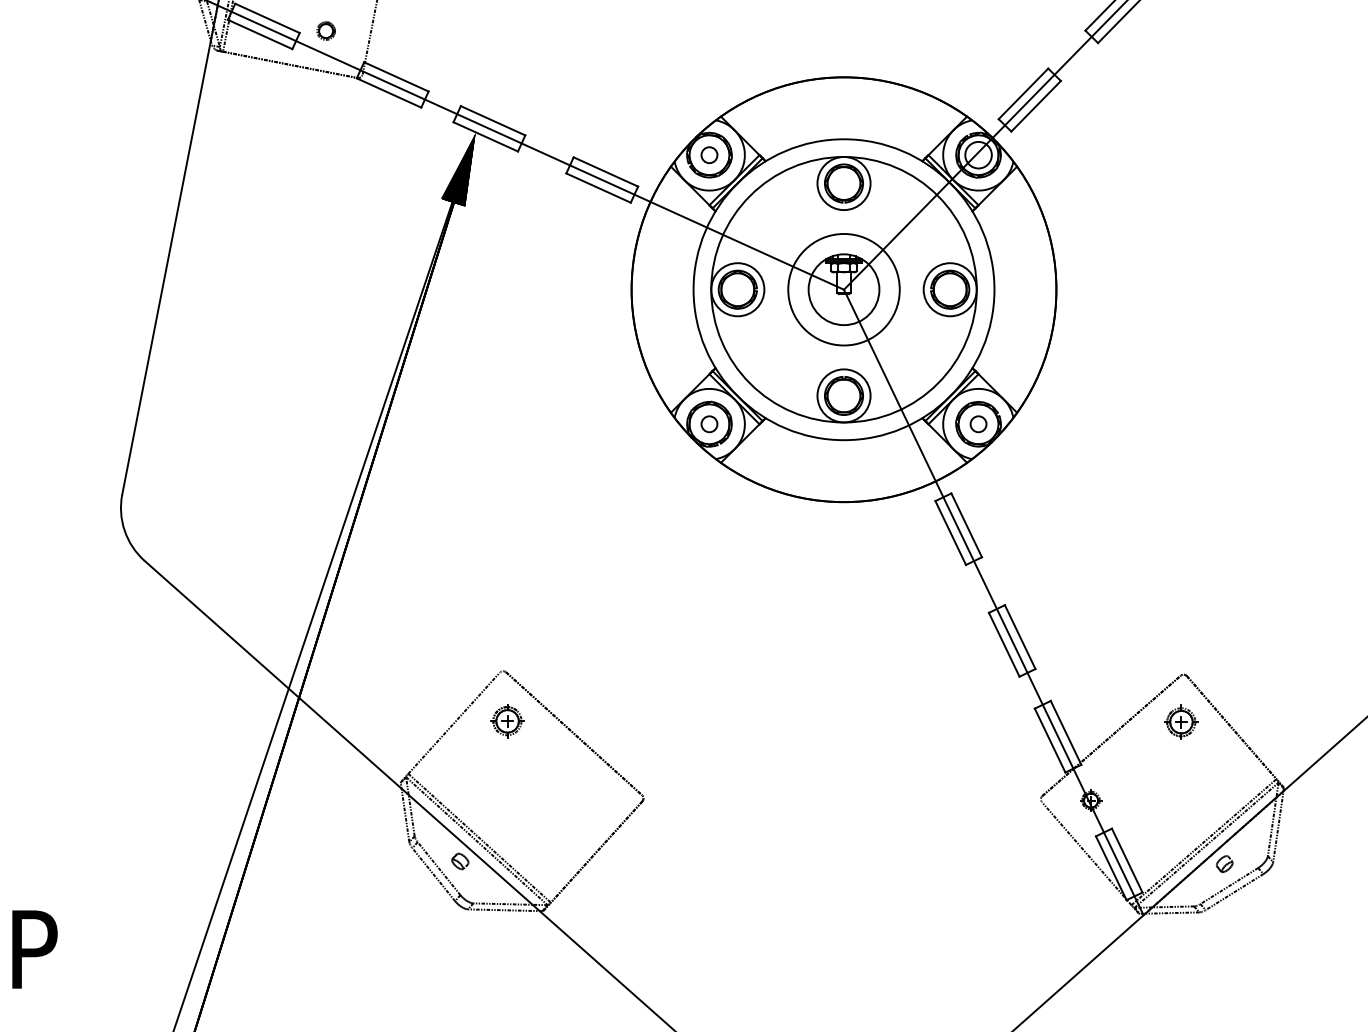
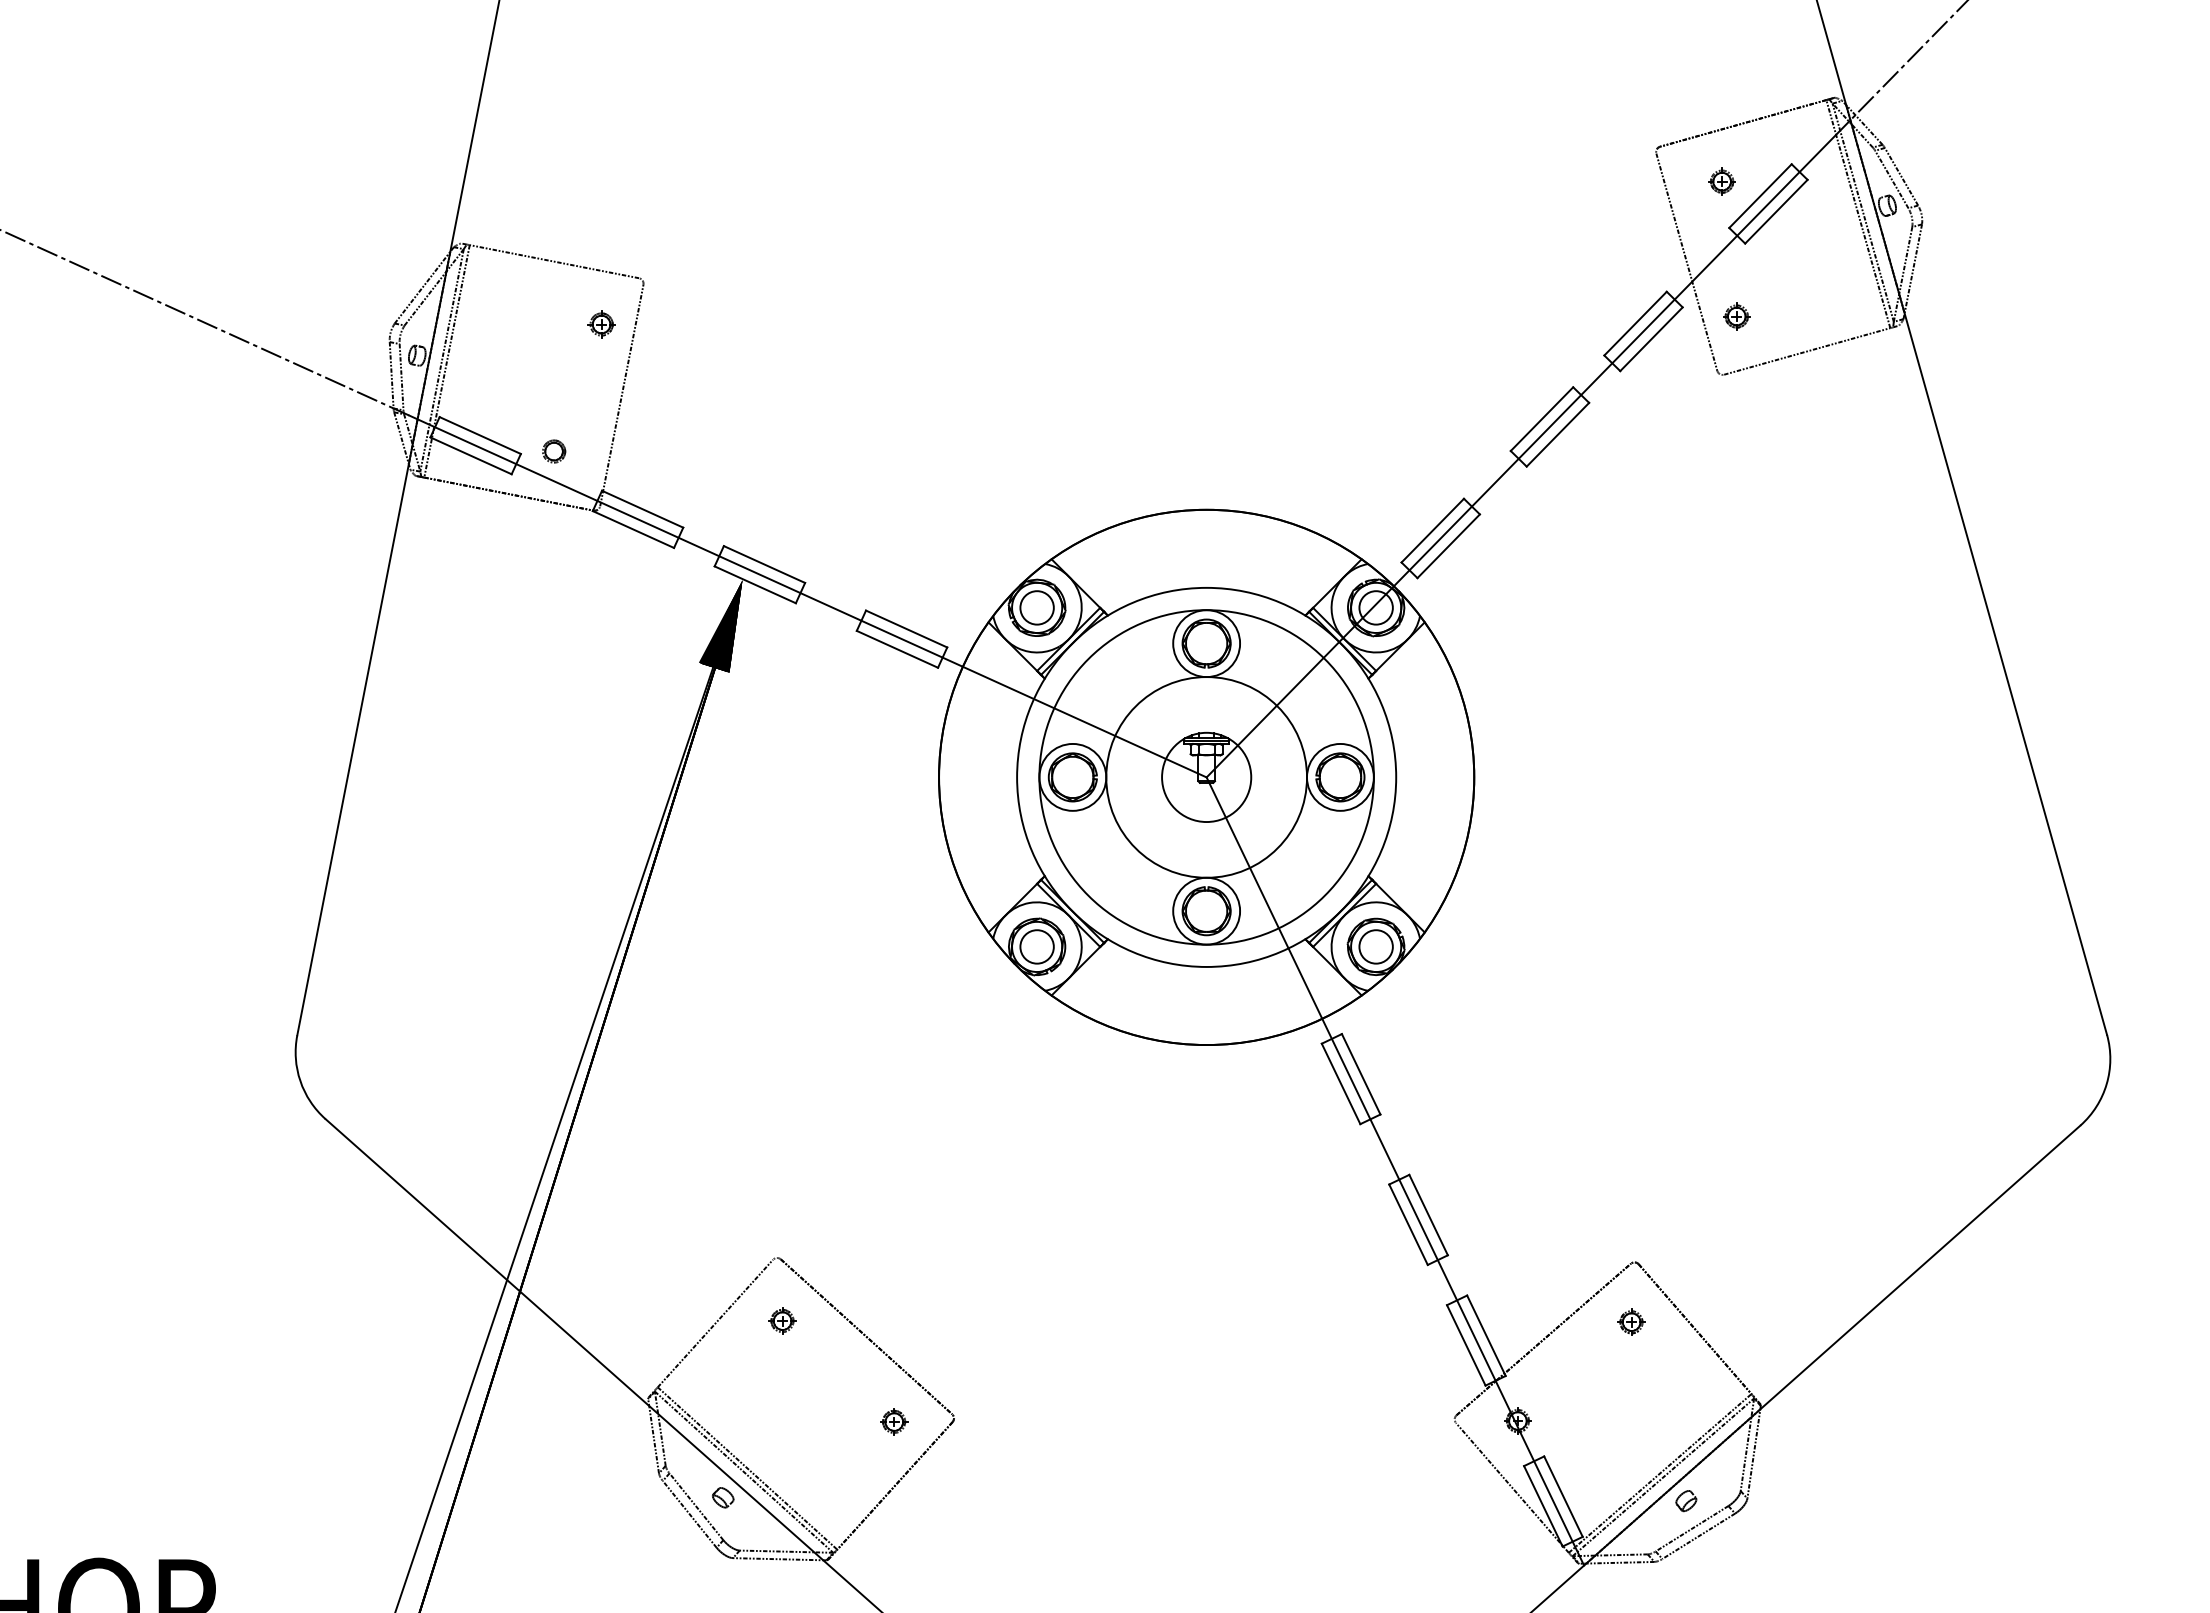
circle: (708, 154) -> (1036, 607), size x1.67
circle: (843, 289) -> (1206, 777), size x1.43
circle: (708, 423) -> (1036, 946), size x1.67
circle: (978, 423) -> (1375, 946), size x1.67
part: (507, 720) -> (782, 1320), size x0.62
part: (1181, 721) -> (1631, 1321), size x0.62
part: (596, 800) -> (894, 1421), added

